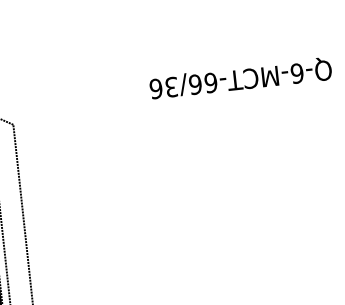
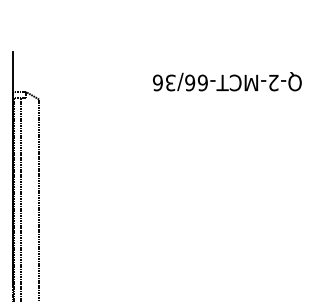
text: (297, 73) -> (273, 82), Q-6-MCT-66/36 -> Q-2-MCT-66/36

